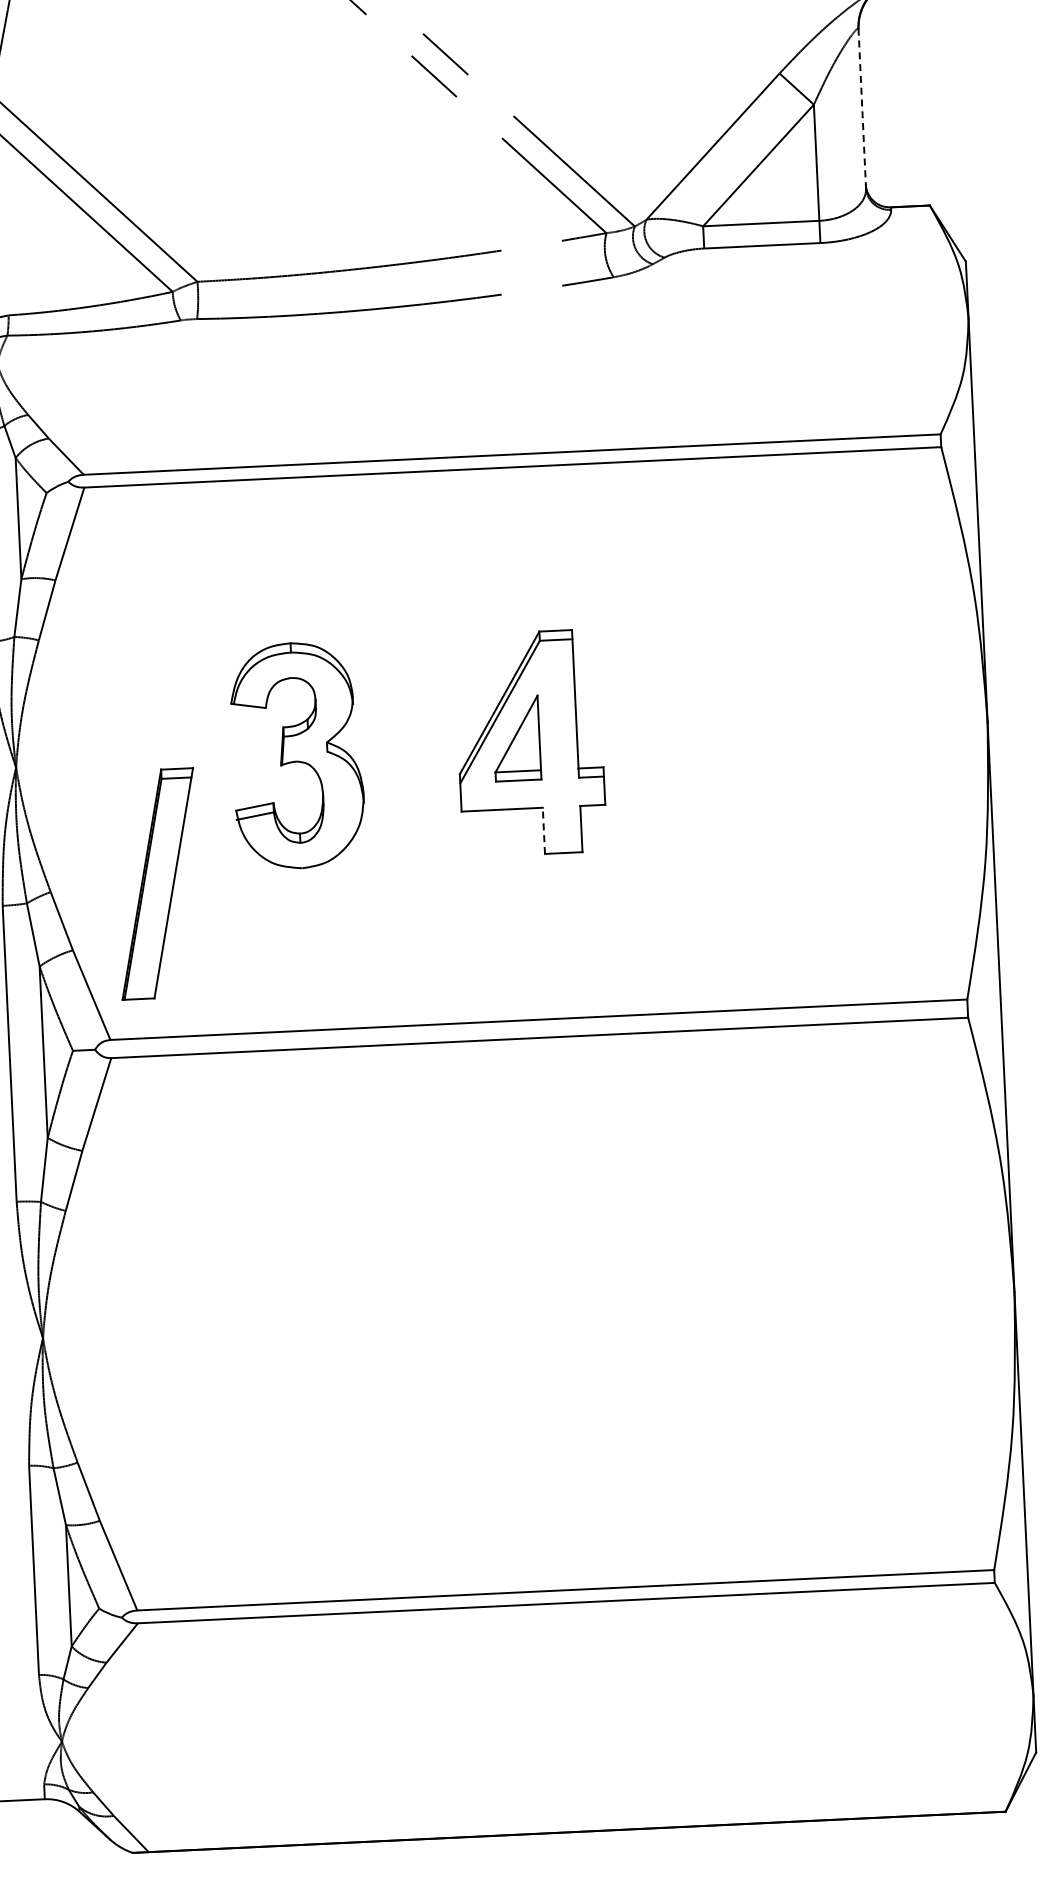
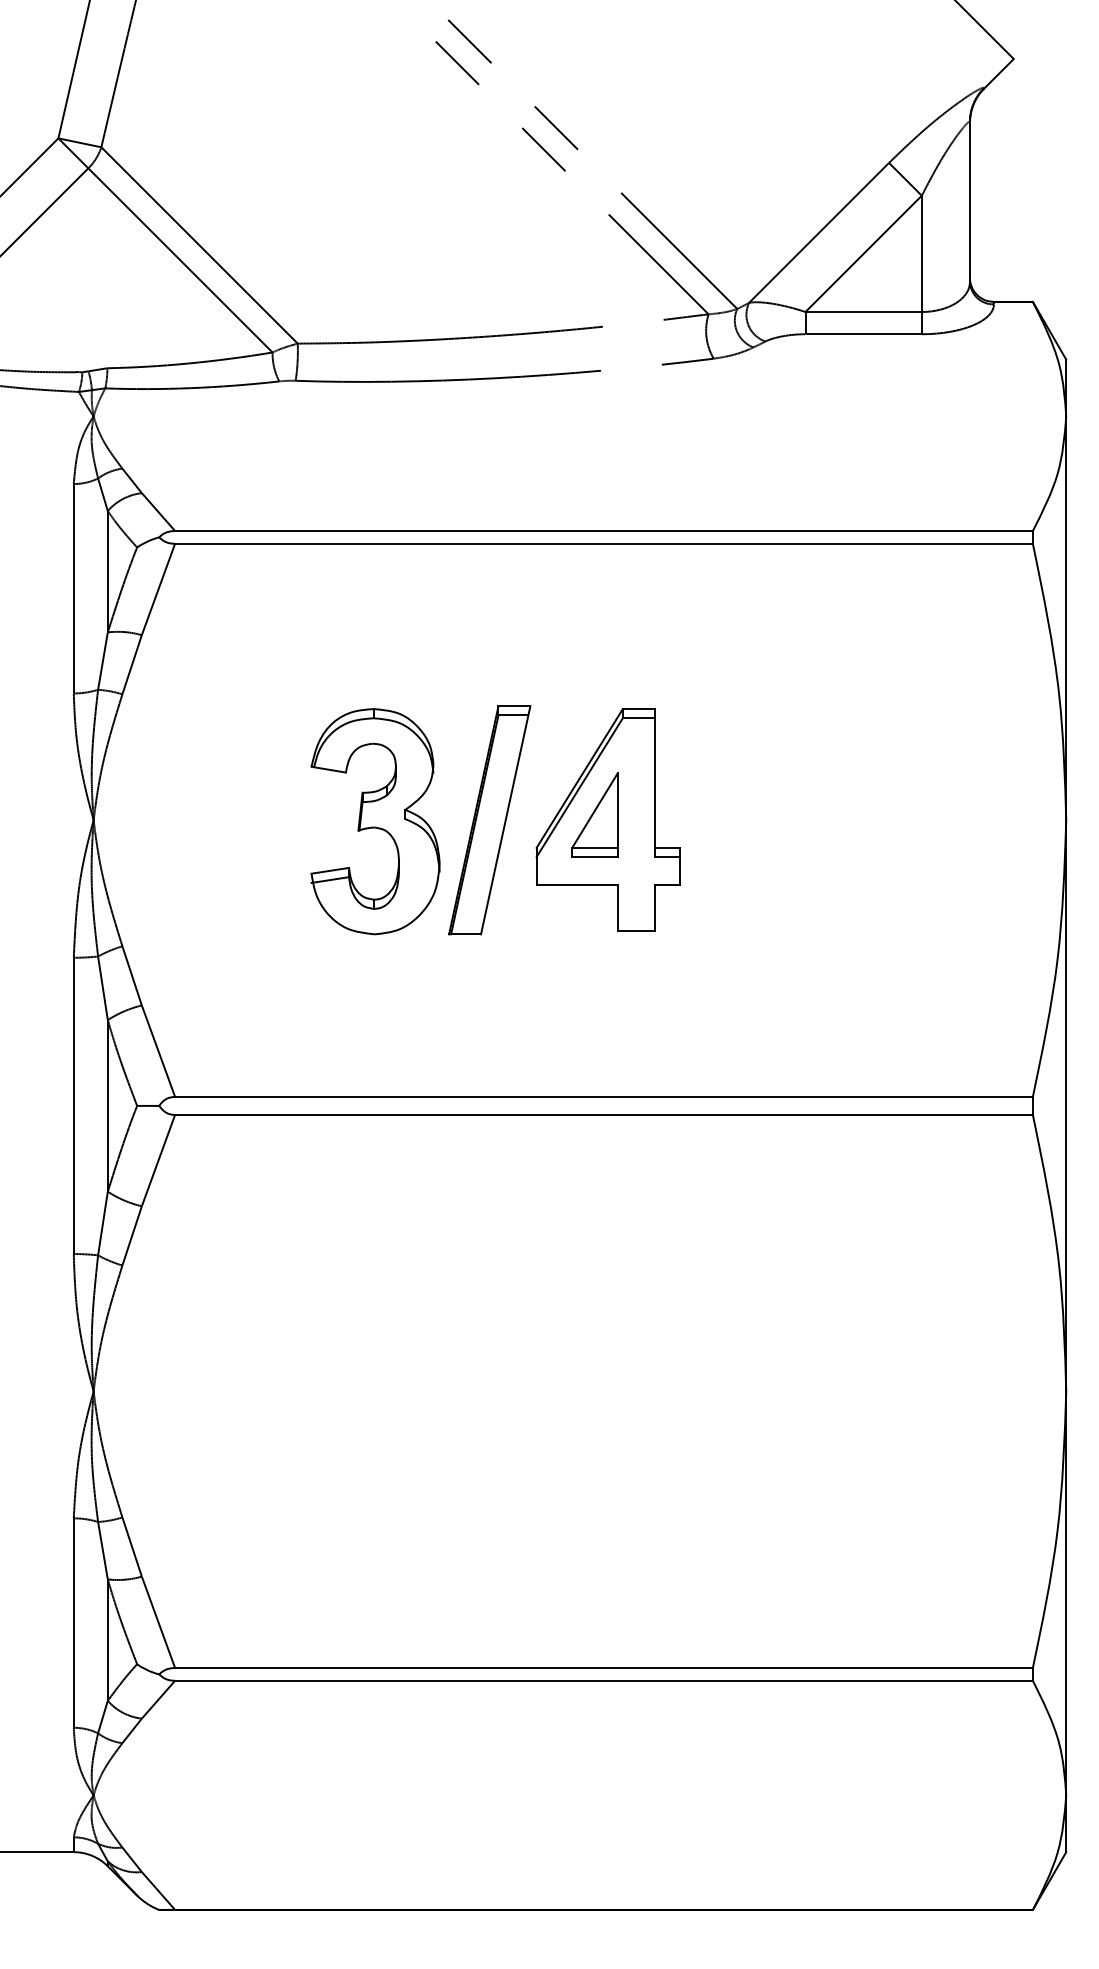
line: (861, 109) -> (969, 202), dashed -> solid
line: (543, 830) -> (617, 907), dashed -> solid
part: (157, 884) -> (489, 820), moved

